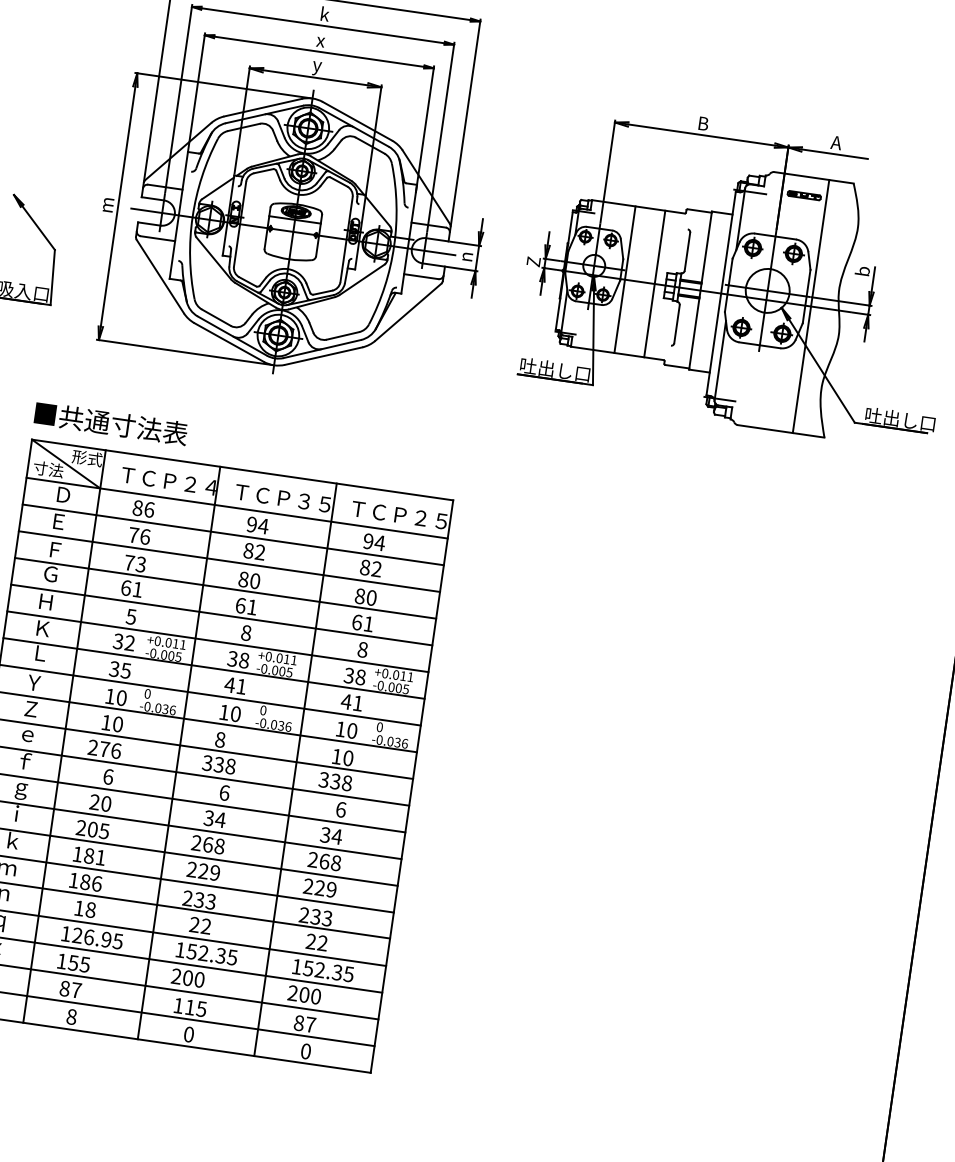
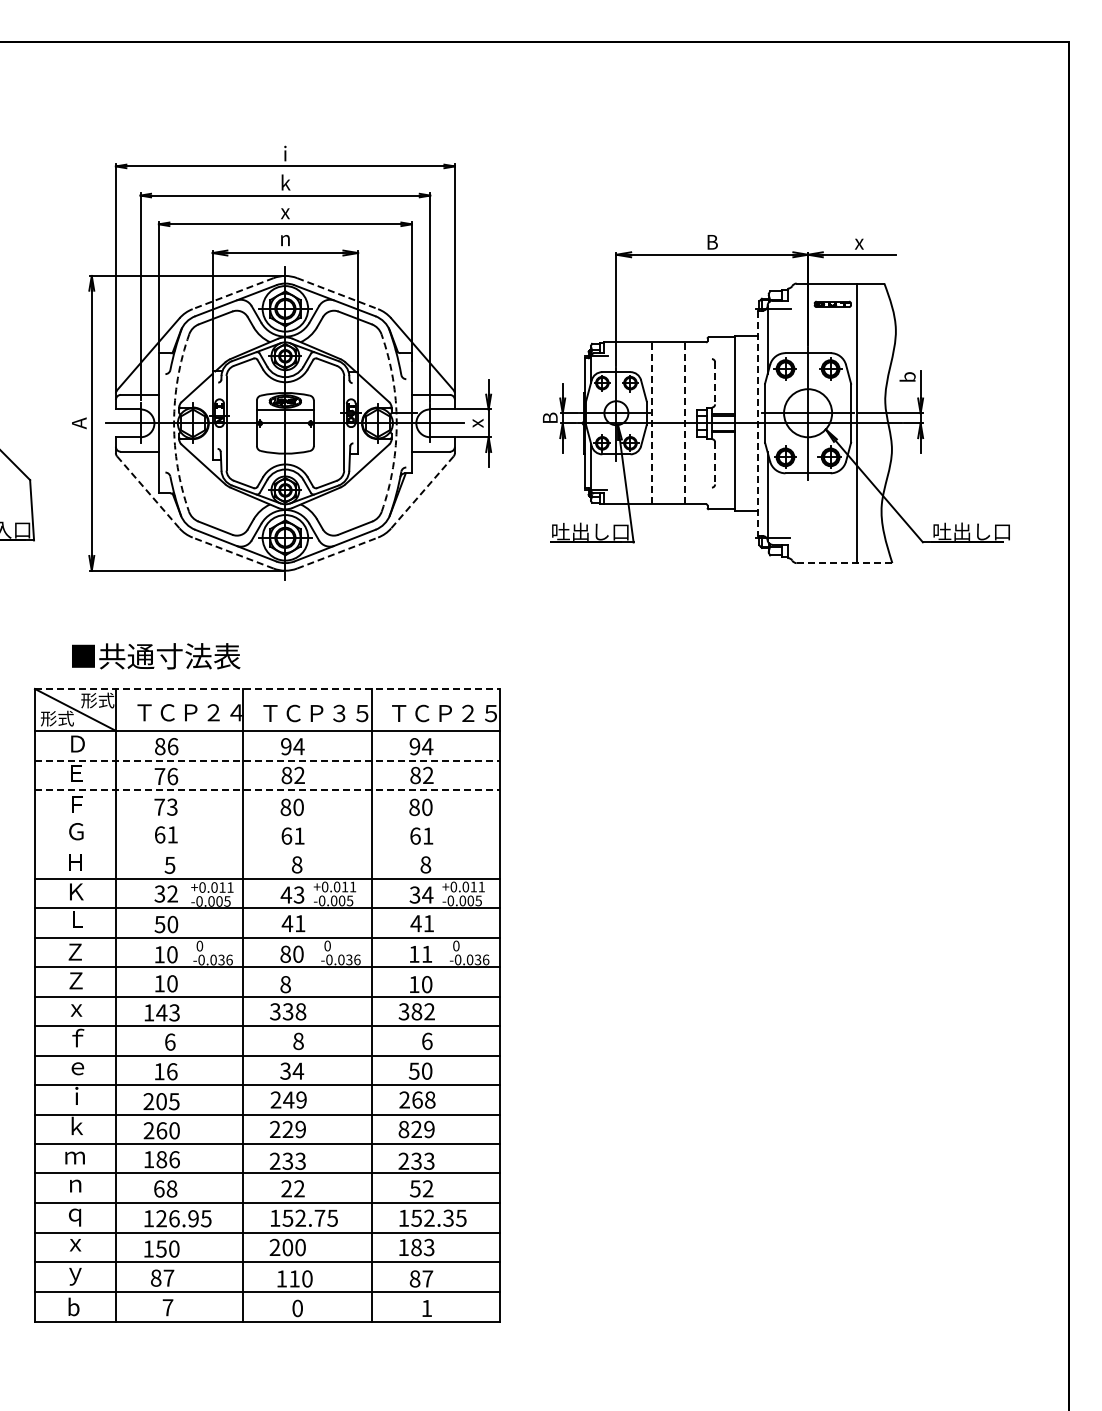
text: (317, 68) -> (285, 242), y -> n
line: (262, 107) -> (232, 293), solid -> dashed
line: (358, 121) -> (338, 293), solid -> dashed
text: (836, 143) -> (859, 242), A -> x
text: (107, 204) -> (79, 422), m -> A
arc: (193, 216) -> (174, 422), solid -> dashed
arc: (394, 245) -> (396, 422), solid -> dashed
line: (687, 251) -> (715, 383), solid -> dashed
text: (467, 256) -> (477, 422), n -> x
text: (534, 261) -> (550, 417), Z -> B
line: (160, 276) -> (148, 492), solid -> dashed
line: (624, 279) -> (651, 423), solid -> dashed
line: (654, 284) -> (684, 423), solid -> dashed
line: (721, 293) -> (758, 423), solid -> dashed
line: (408, 312) -> (422, 492), solid -> dashed
line: (677, 324) -> (715, 463), solid -> dashed
line: (228, 341) -> (232, 552), solid -> dashed
line: (324, 355) -> (338, 552), solid -> dashed
text: (111, 423) -> (156, 656), moved
line: (781, 431) -> (844, 563), solid -> dashed
text: (47, 469) -> (56, 718), 寸法 -> 形式
line: (242, 469) -> (267, 688), solid -> dashed
line: (233, 534) -> (267, 760), solid -> dashed
line: (229, 561) -> (267, 790), solid -> dashed
line: (225, 588) -> (267, 819), removed
line: (221, 615) -> (267, 849), removed
text: (238, 659) -> (292, 894), 38 -> 43
text: (120, 669) -> (166, 924), 35 -> 50
text: (360, 676) -> (427, 894), 38 -> 34
text: (33, 682) -> (74, 951), Ｙ -> Ｚ
text: (224, 711) -> (285, 953), 10 -> 80
text: (352, 730) -> (427, 953), 10 -> 11
text: (27, 736) -> (76, 1010), ｅ -> ｘ
text: (104, 748) -> (161, 1012), 276 -> 143
text: (340, 782) -> (422, 1011), 338 -> 382
text: (20, 791) -> (77, 1071), ｇ -> ｅ
text: (224, 792) -> (298, 1040), 6 -> 8
text: (100, 802) -> (165, 1071), 20 -> 16
text: (331, 835) -> (420, 1070), 34 -> 50
text: (213, 845) -> (294, 1099), 268 -> 249
text: (88, 855) -> (161, 1130), 181 -> 260
text: (308, 886) -> (403, 1129), 229 -> 829
text: (79, 908) -> (159, 1188), 18 -> 68
text: (311, 941) -> (415, 1188), 22 -> 52
text: (220, 955) -> (319, 1217), 152.35 -> 152.75
text: (84, 964) -> (173, 1248), 155 -> 150
text: (304, 994) -> (416, 1247), 200 -> 183
text: (201, 1008) -> (307, 1278), 115 -> 110
text: (71, 1016) -> (167, 1307), 8 -> 7
text: (305, 1051) -> (426, 1308), 0 -> 1

